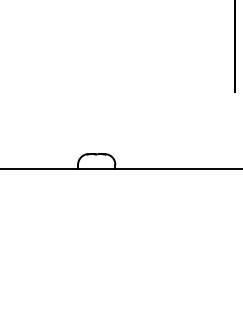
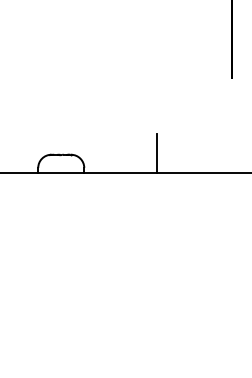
line: (173, 153) -> (156, 153), added

